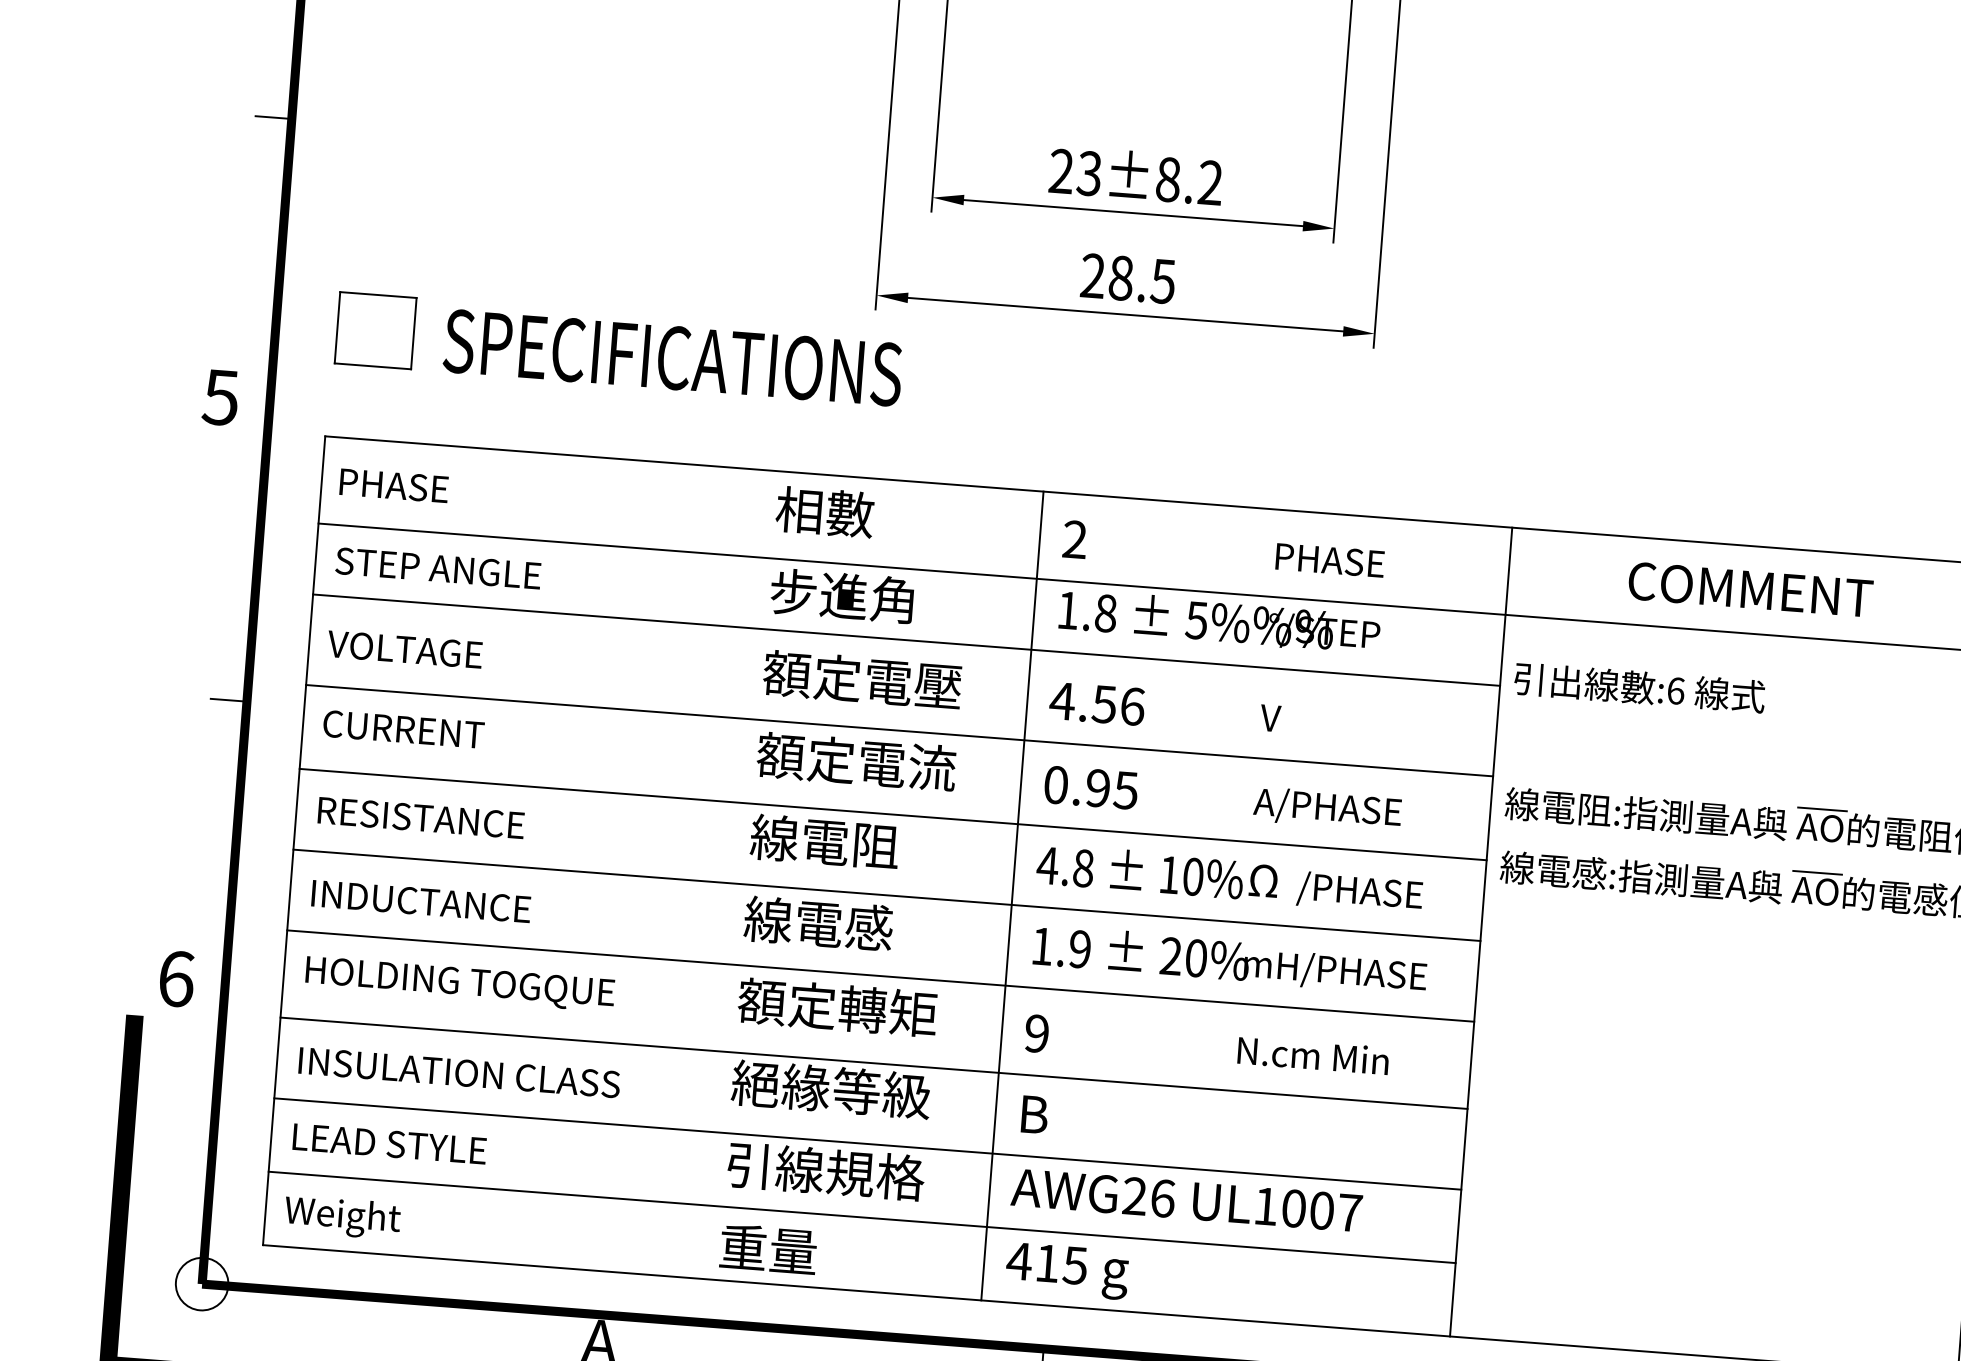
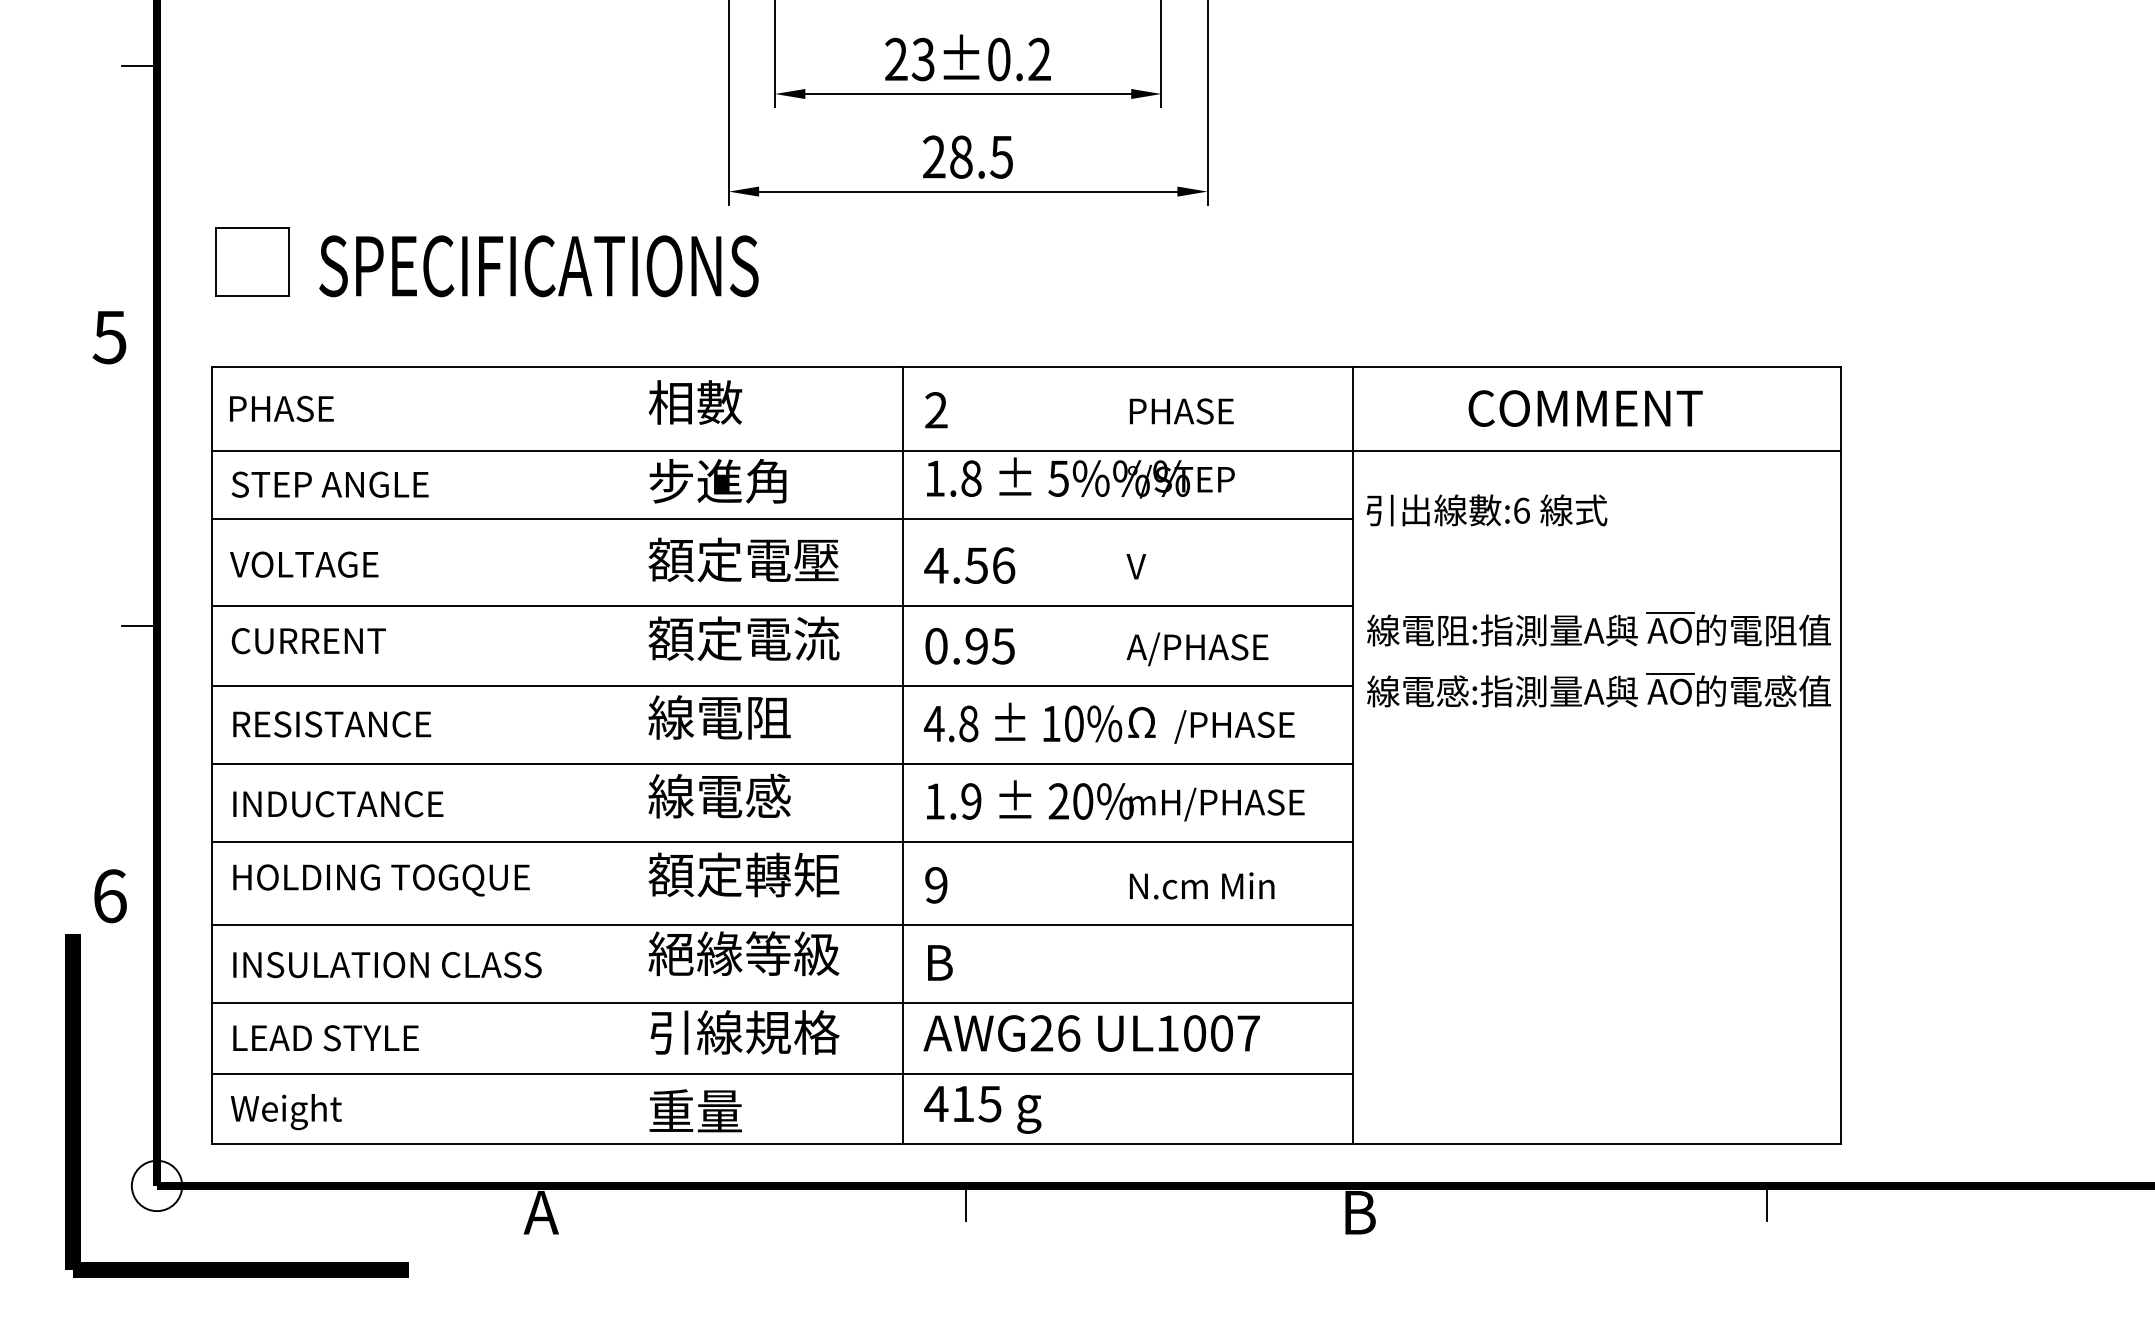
text: (1168, 179) -> (999, 59), 23±8.2 -> 23±0.2

